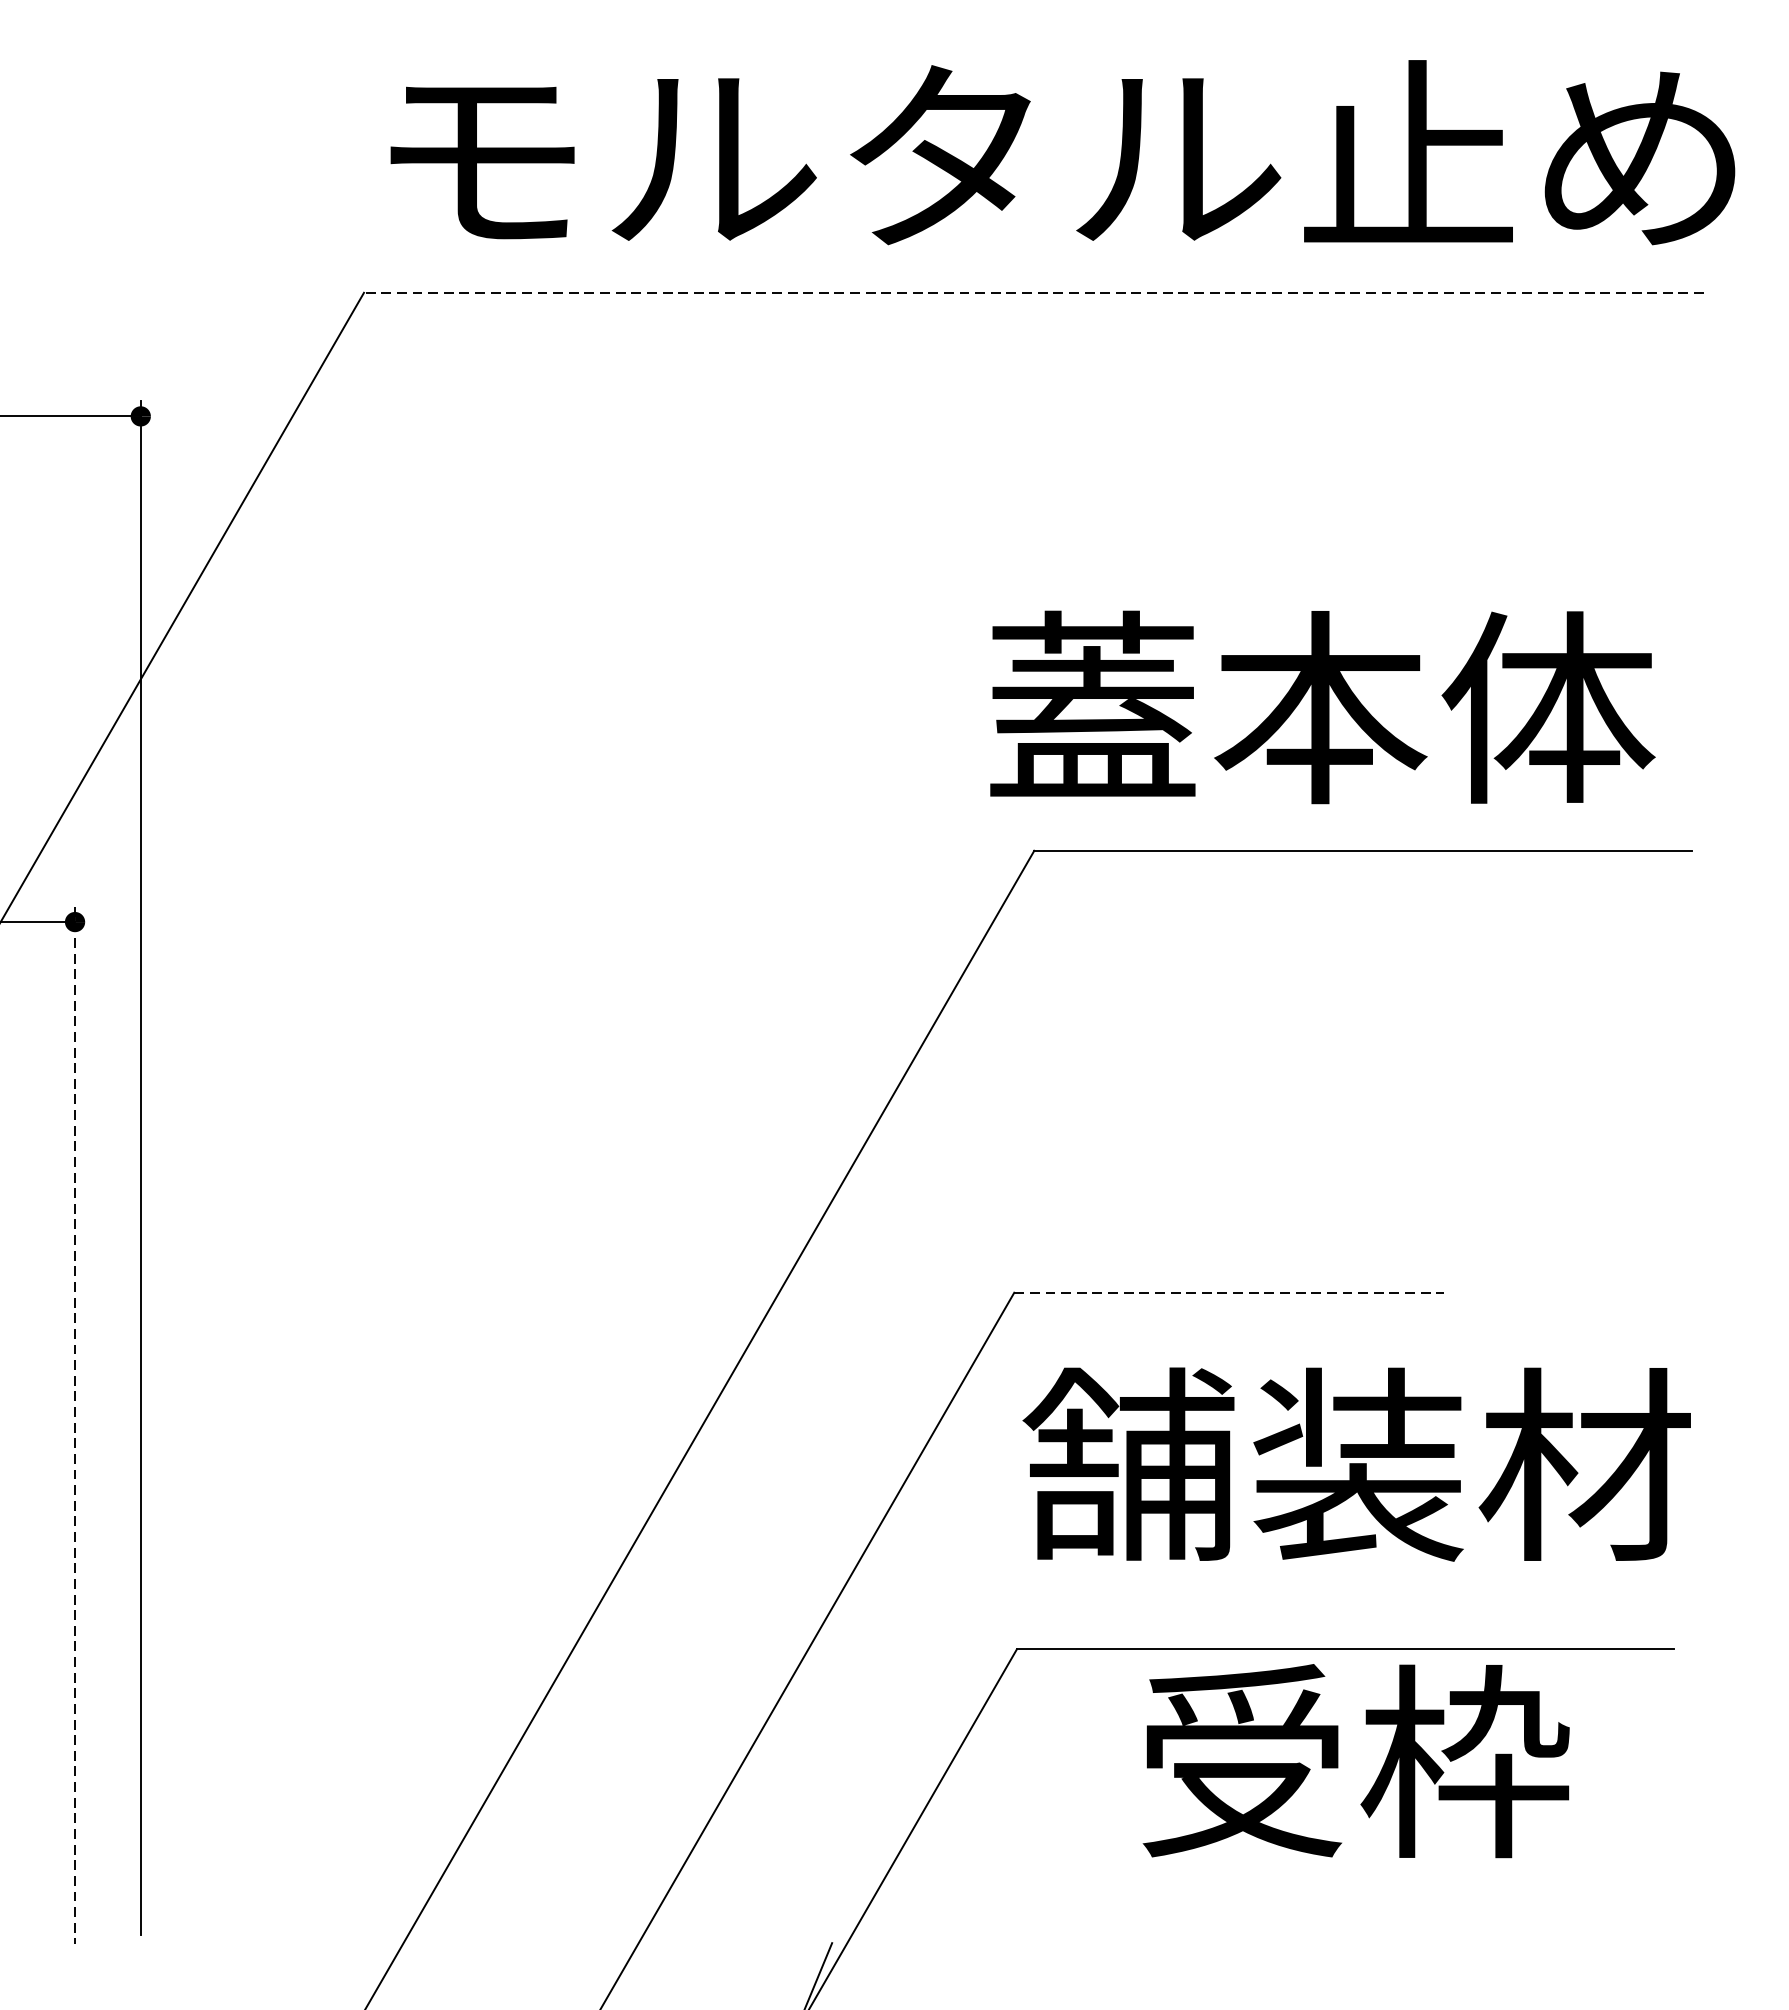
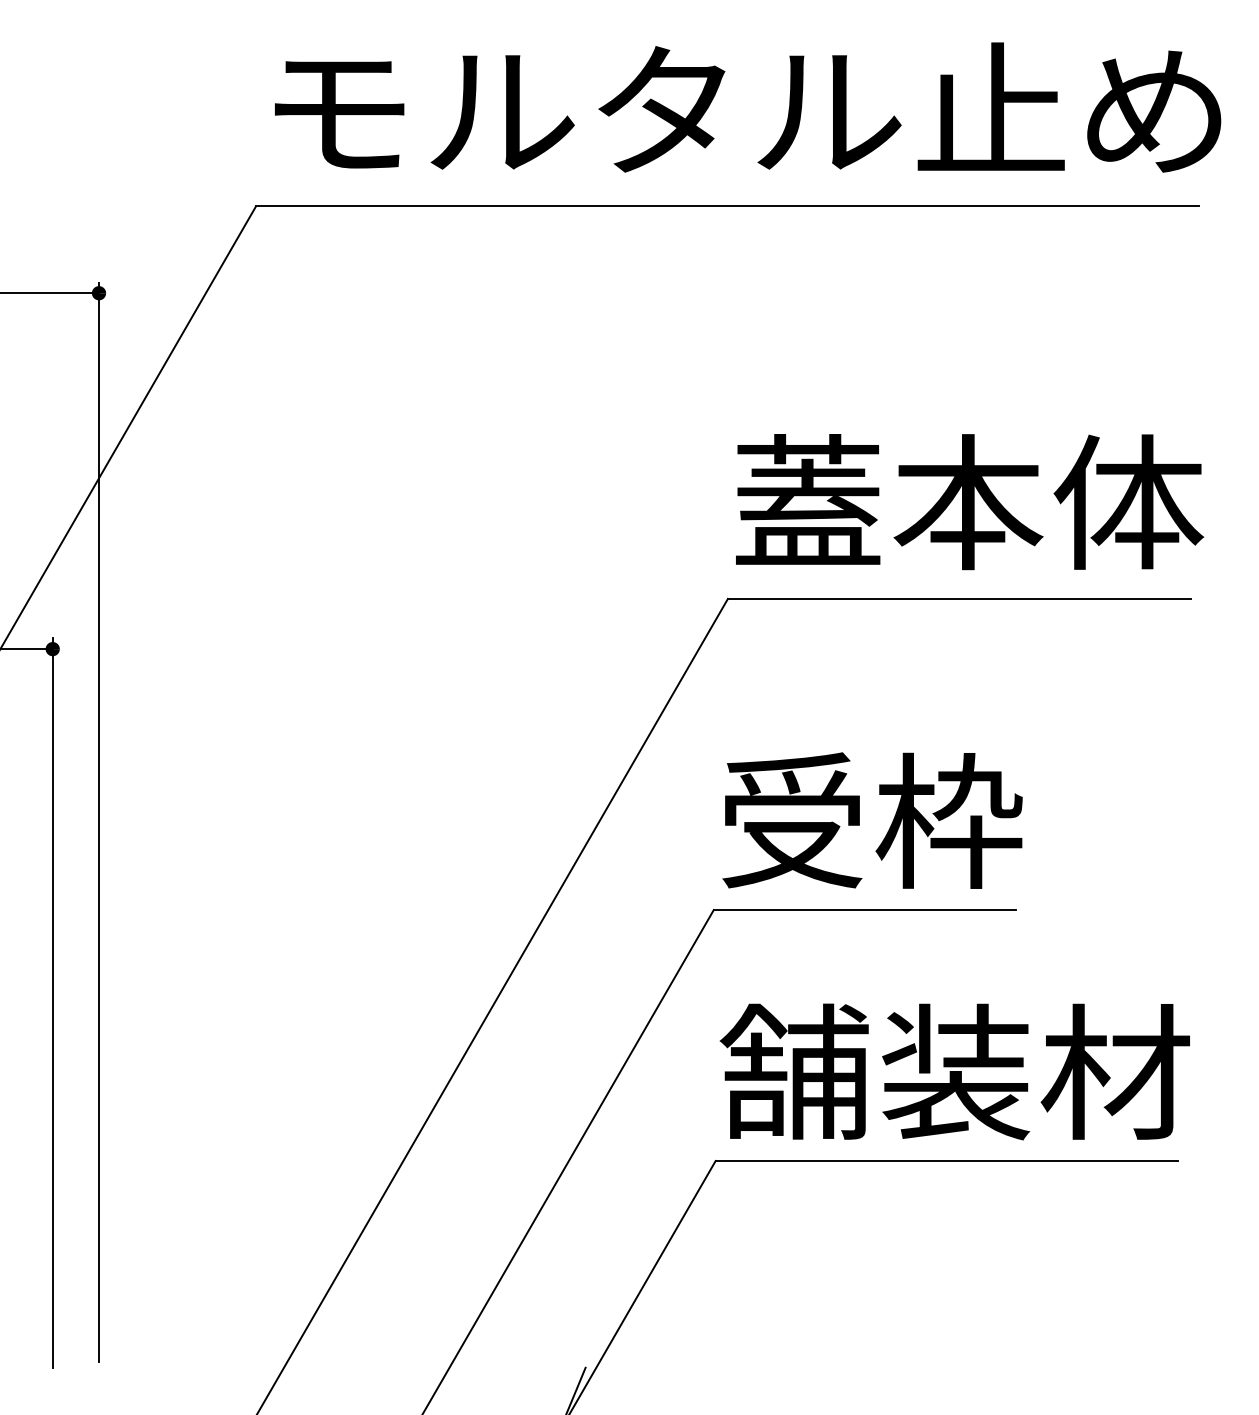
line: (1033, 293) -> (727, 206), dashed -> solid
text: (1323, 708) -> (970, 502), moved
line: (1229, 1293) -> (865, 910), dashed -> solid
line: (74, 1425) -> (52, 1003), dashed -> solid
text: (1356, 1463) -> (954, 1071), moved
text: (1356, 1760) -> (872, 820), moved

